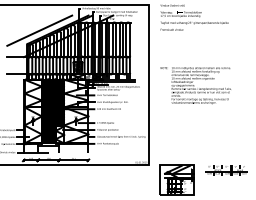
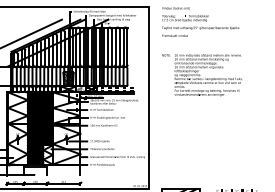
text: (195, 85) -> (201, 75), moved

